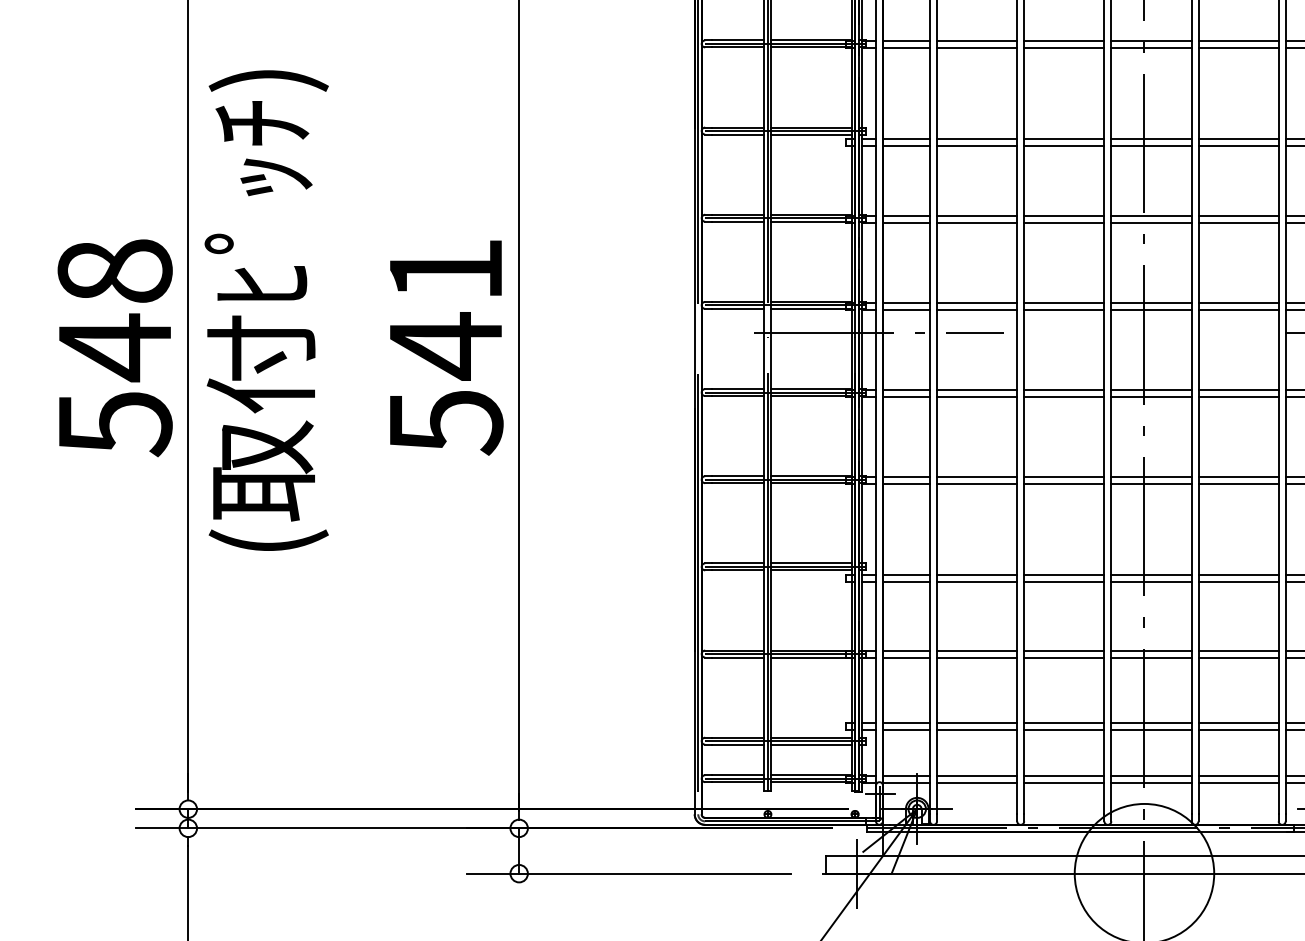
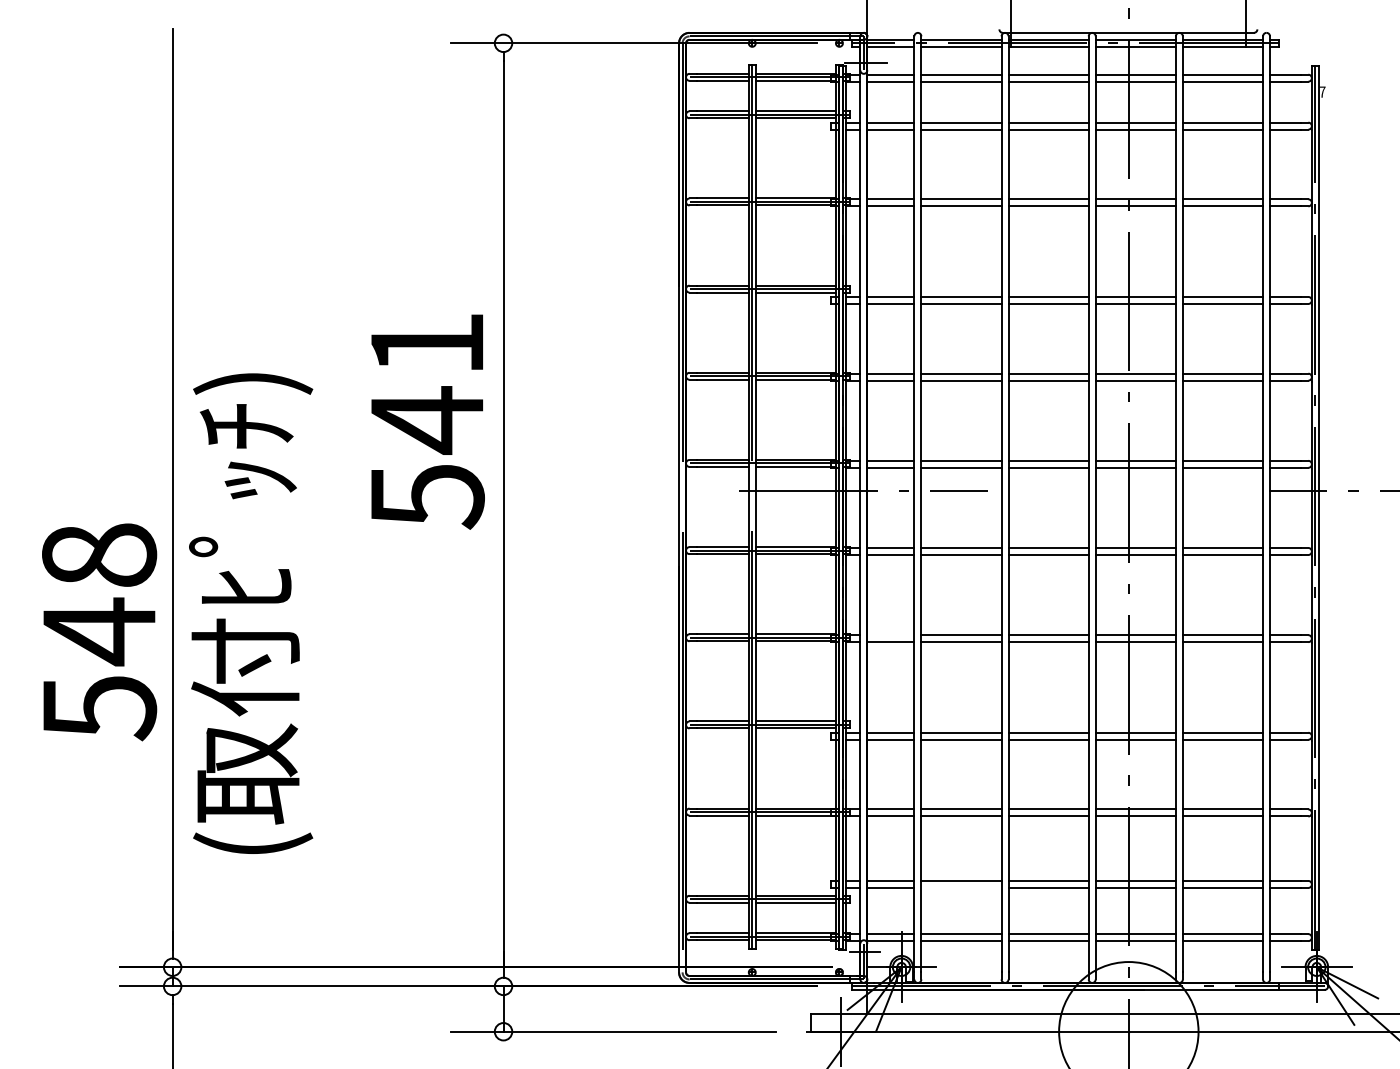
text: (267, 310) -> (251, 613), moved
text: (446, 347) -> (427, 421), moved
text: (115, 348) -> (99, 632), moved
line: (906, 477) -> (890, 635), removed
line: (977, 729) -> (961, 887), removed

